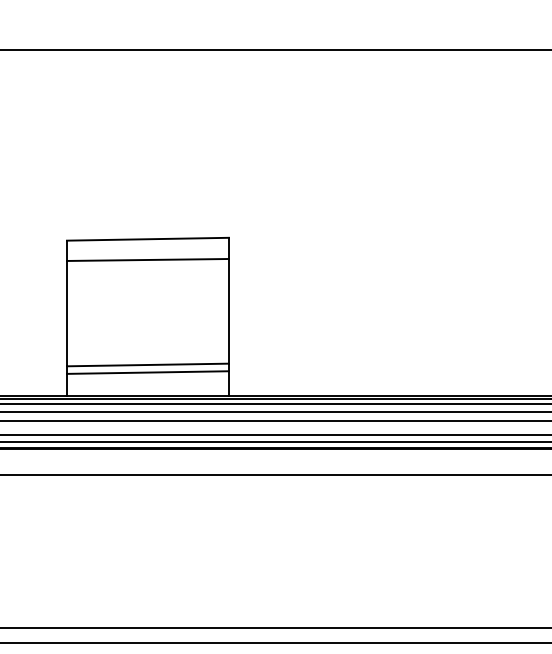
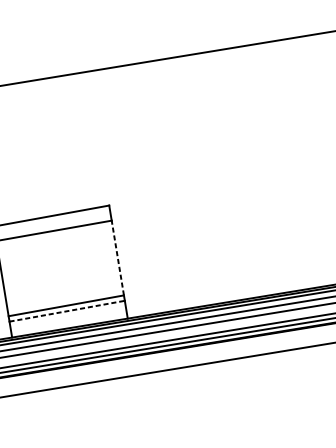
line: (228, 310) -> (117, 257), solid -> dashed
line: (147, 372) -> (66, 311), solid -> dashed

